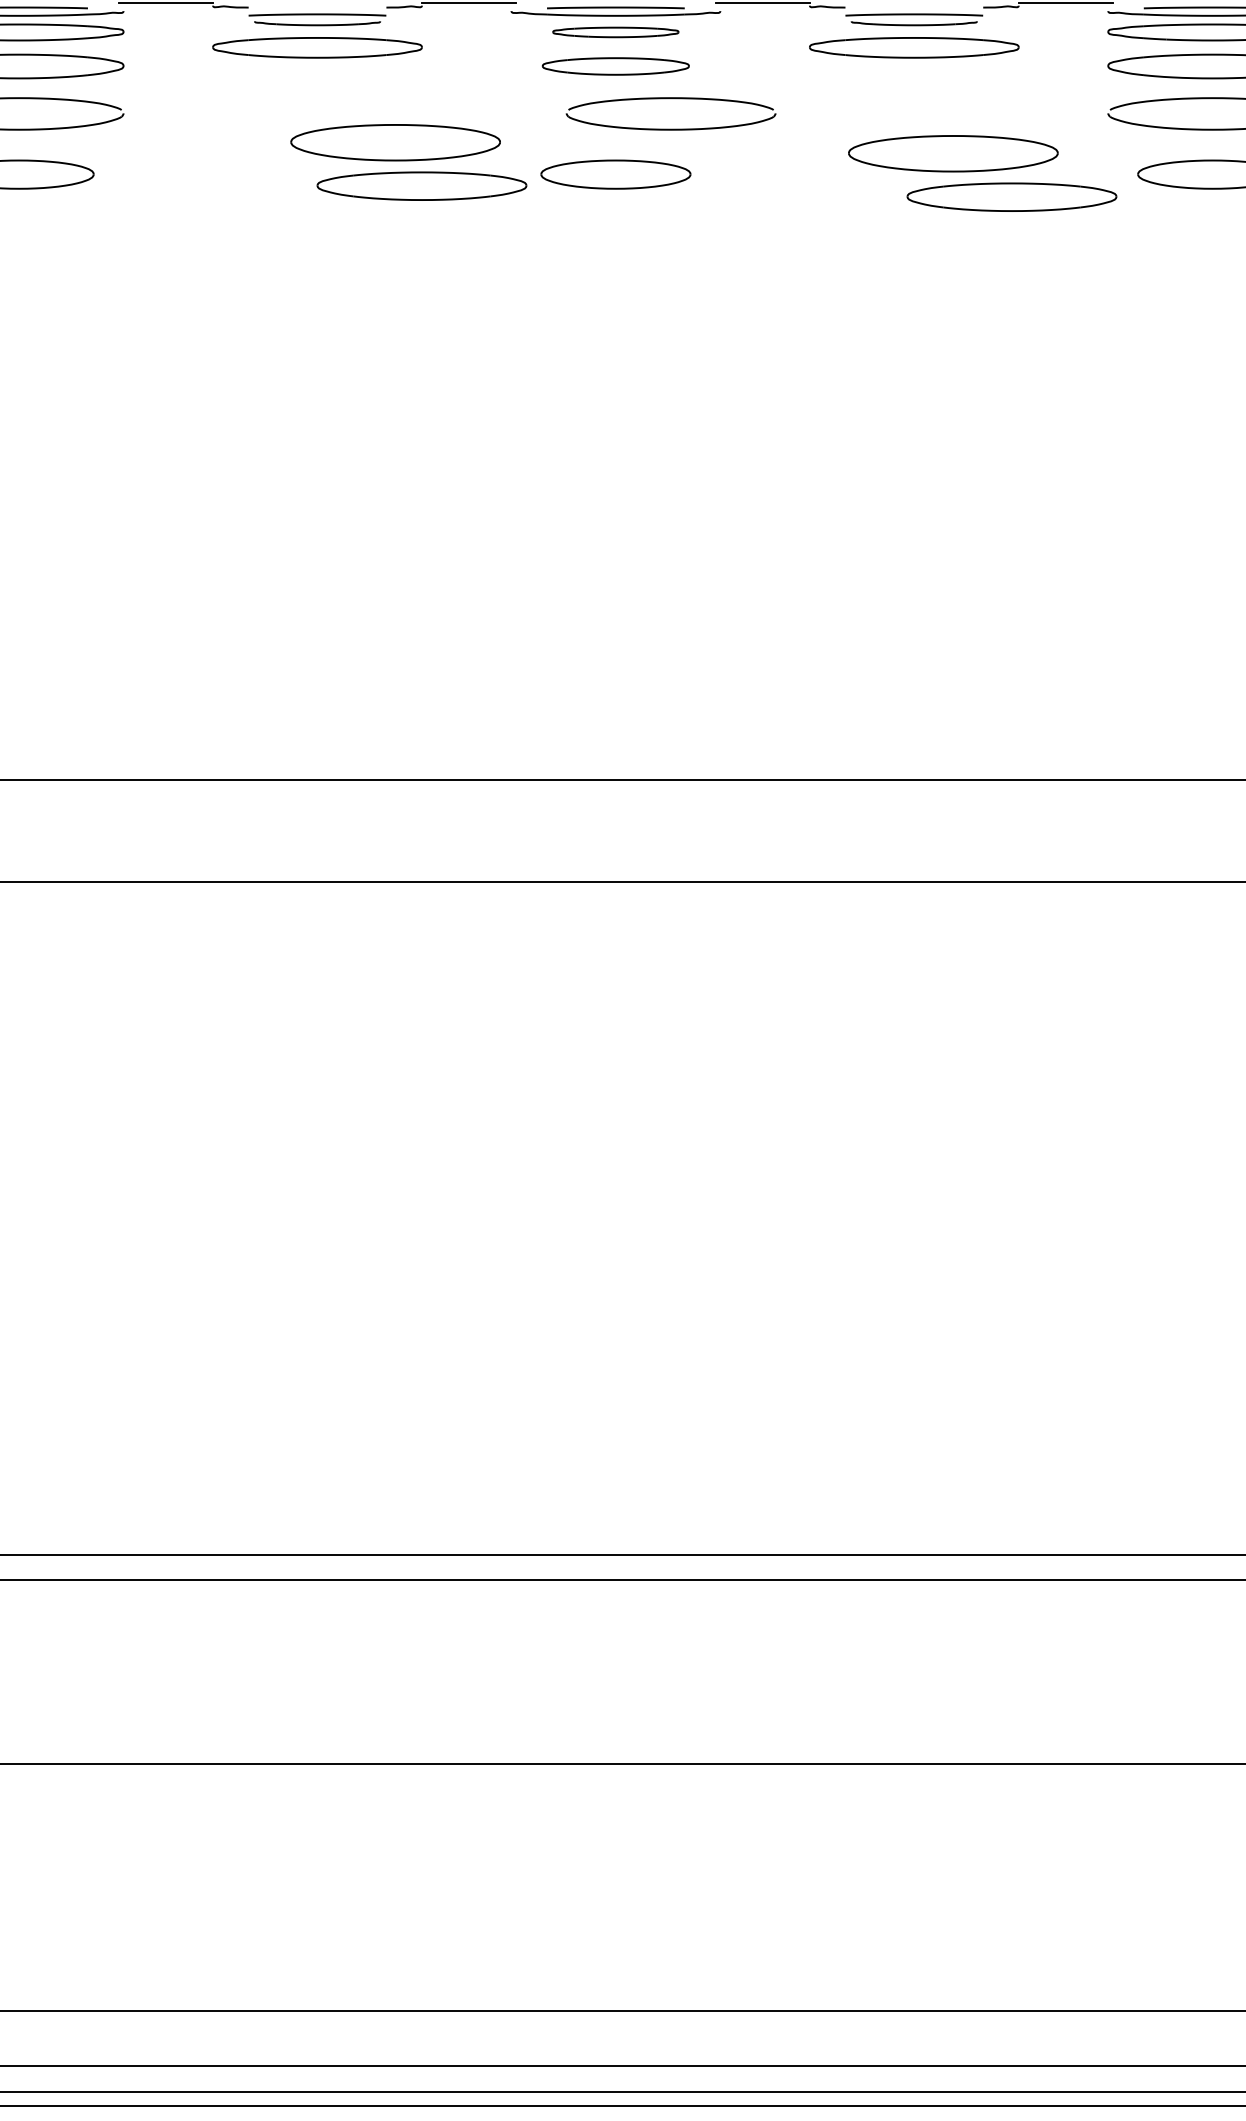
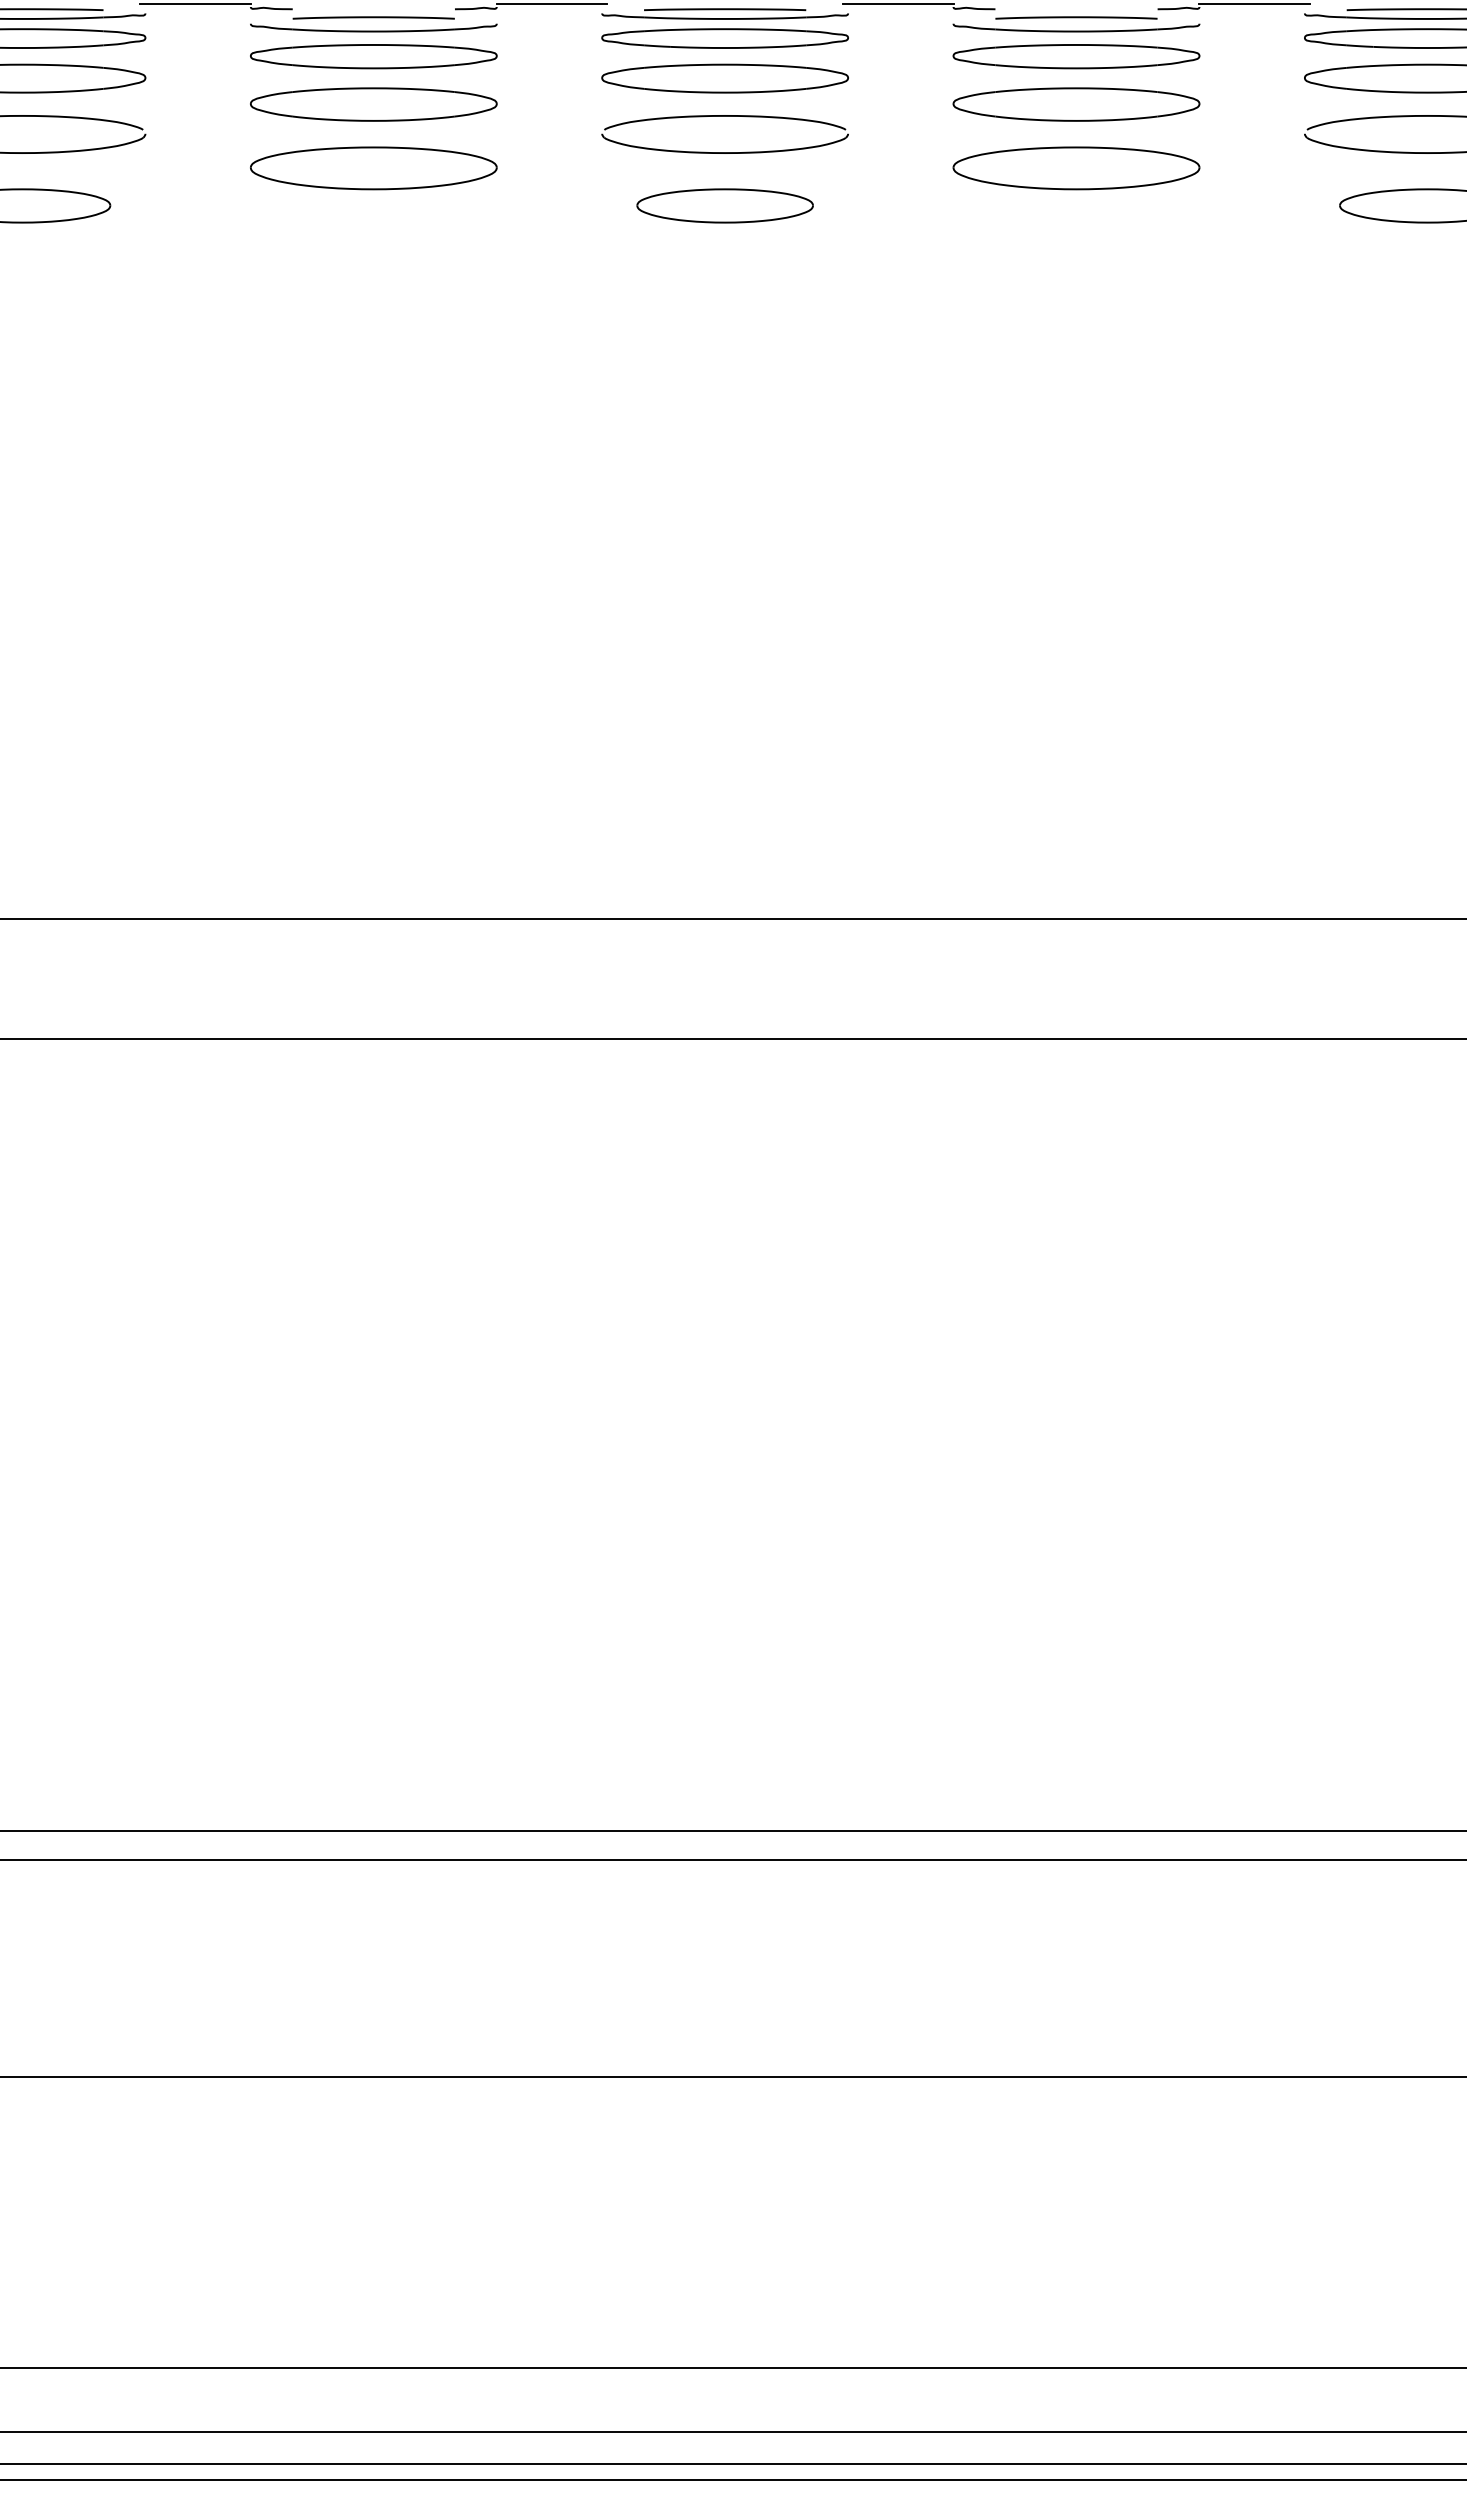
part: (317, 23) -> (373, 27), size x1.67
part: (914, 23) -> (1076, 27), size x1.67
part: (615, 32) -> (724, 38), size x1.67
part: (615, 66) -> (724, 78), size x1.43
part: (670, 98) -> (724, 116), moved
part: (395, 142) -> (373, 168), moved
part: (953, 153) -> (1076, 168), moved
part: (421, 186) -> (373, 104), moved
part: (1011, 197) -> (1076, 104), moved

